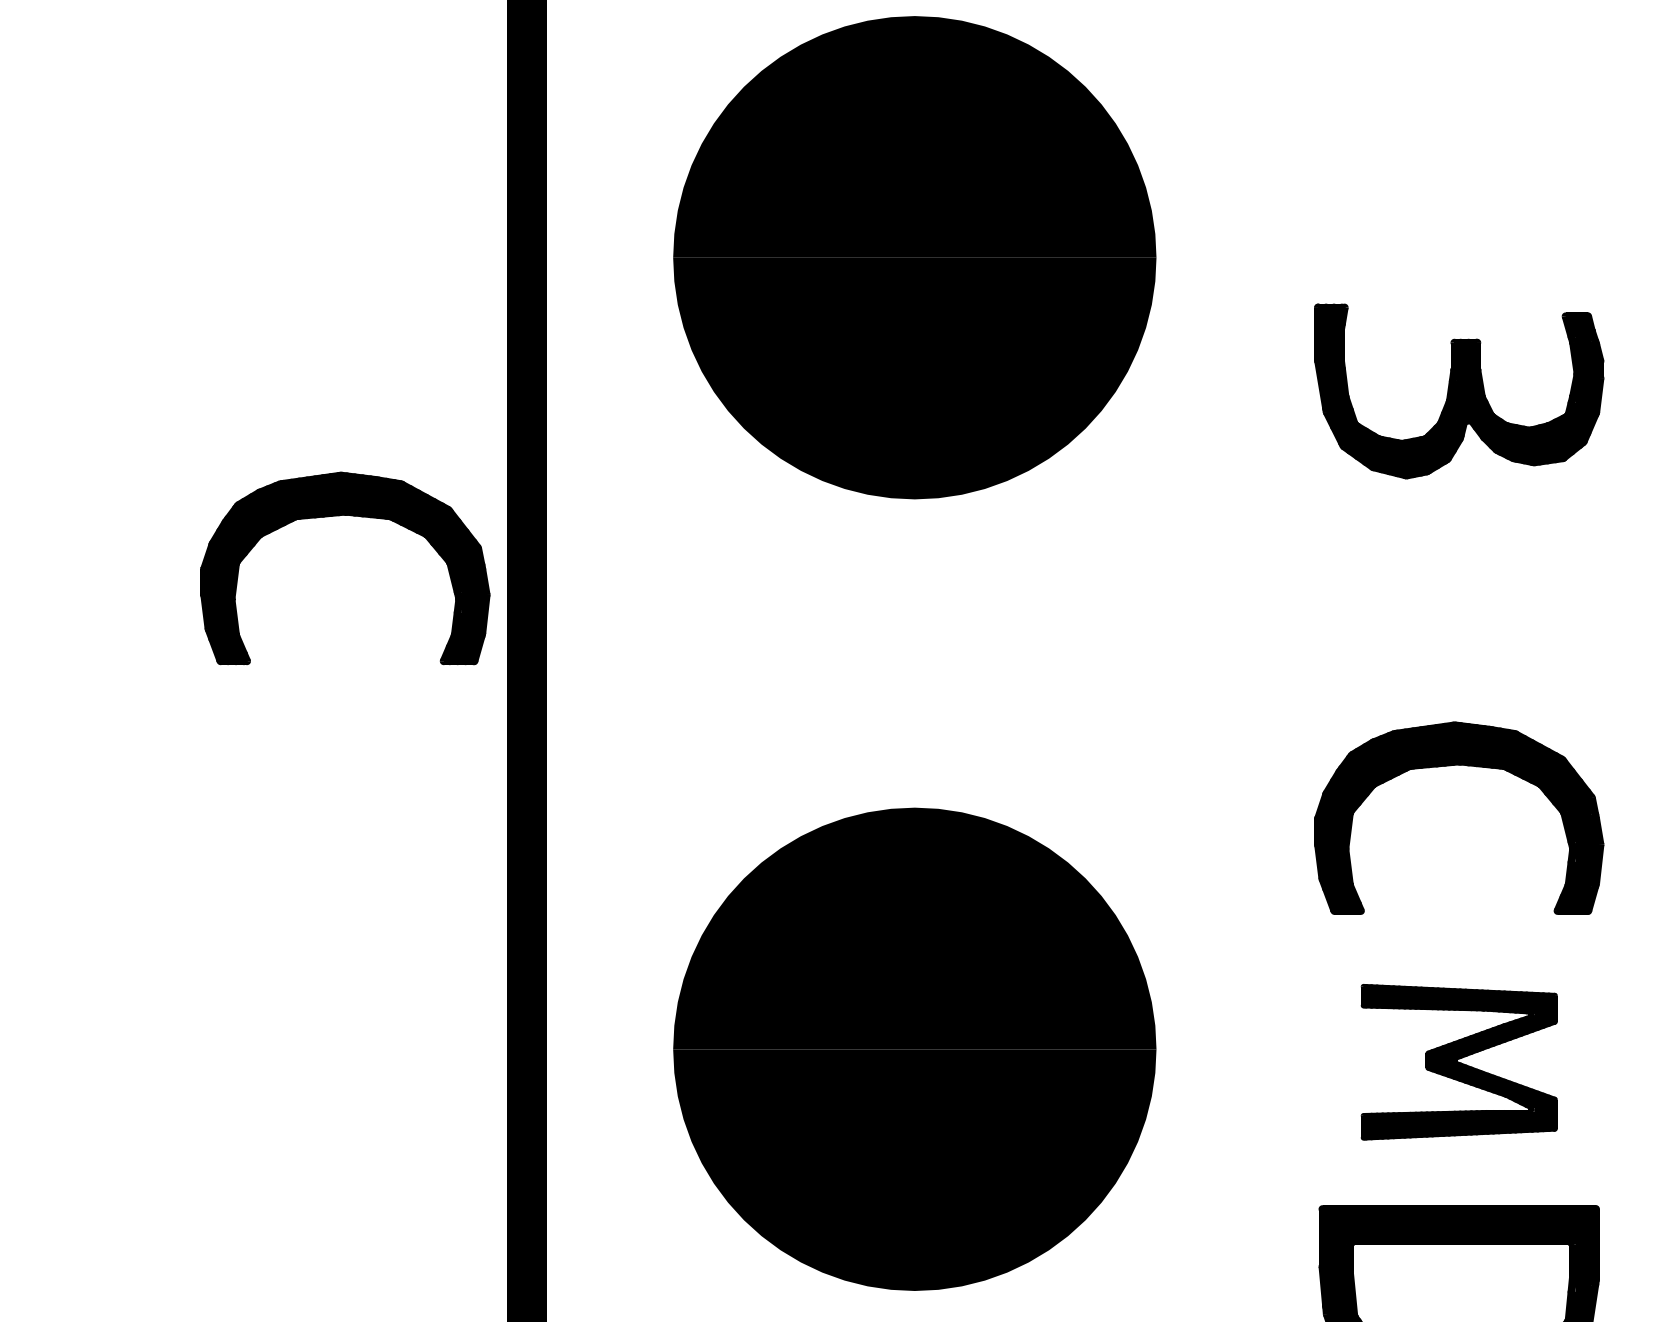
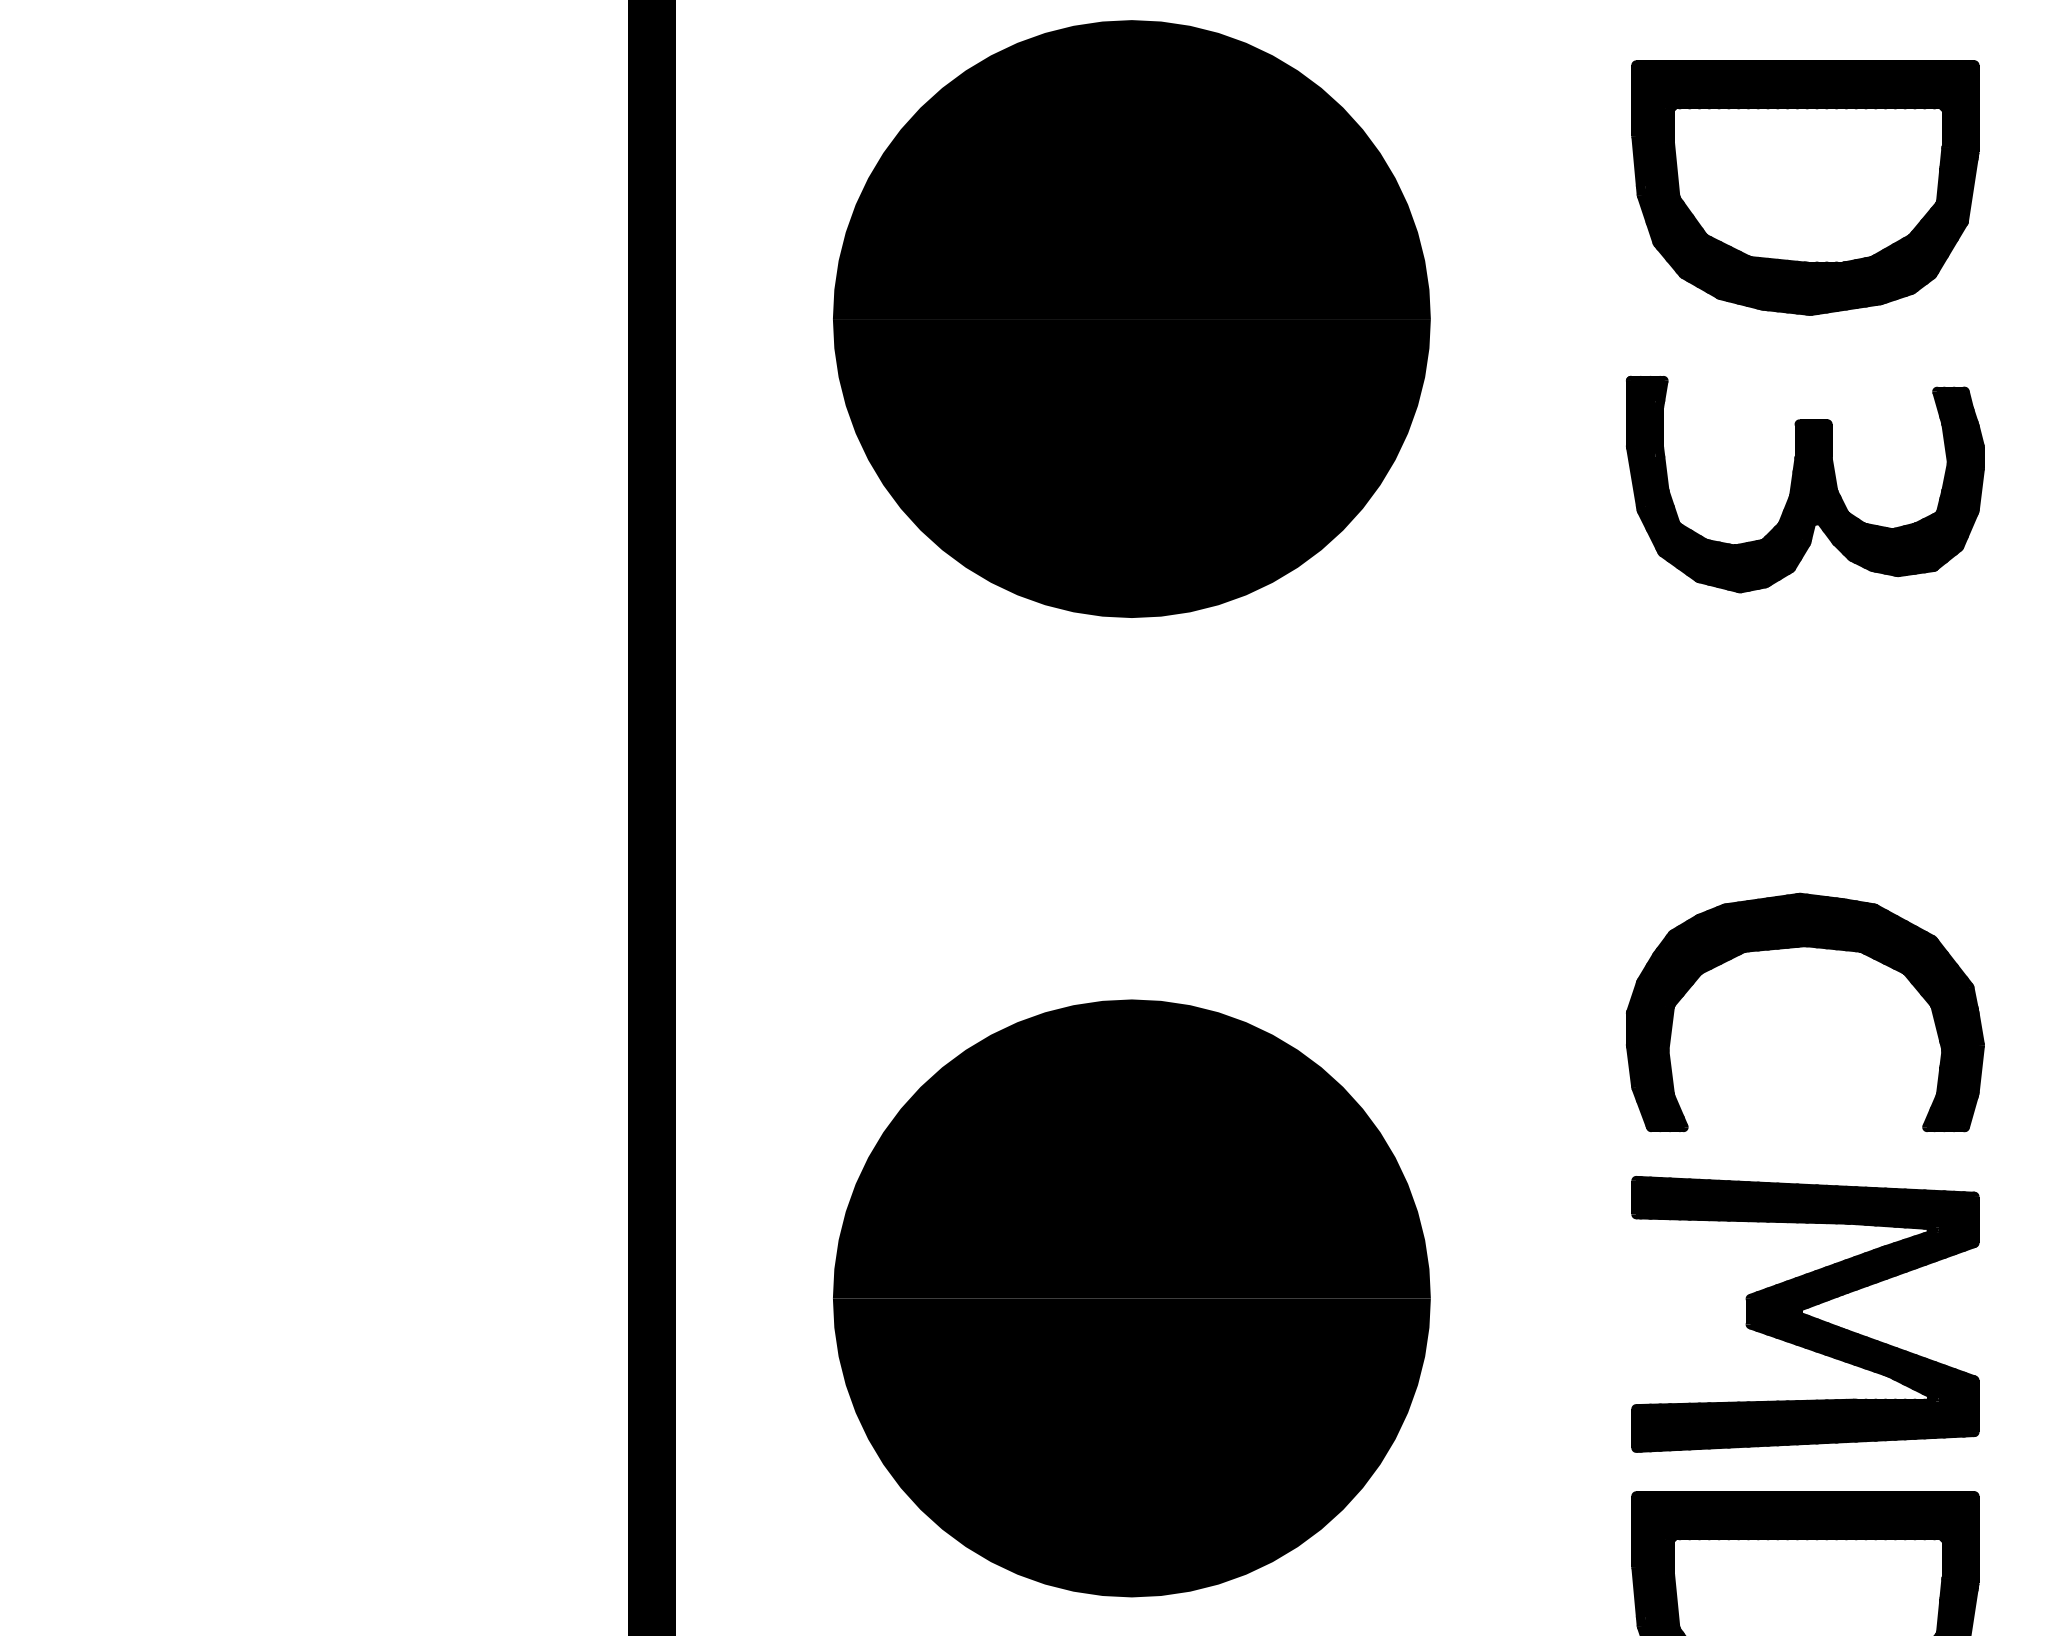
part: (1459, 151) -> (1805, 187), added
part: (353, 516) -> (437, 639), removed
part: (1459, 1062) -> (1805, 1314), size x1.43

